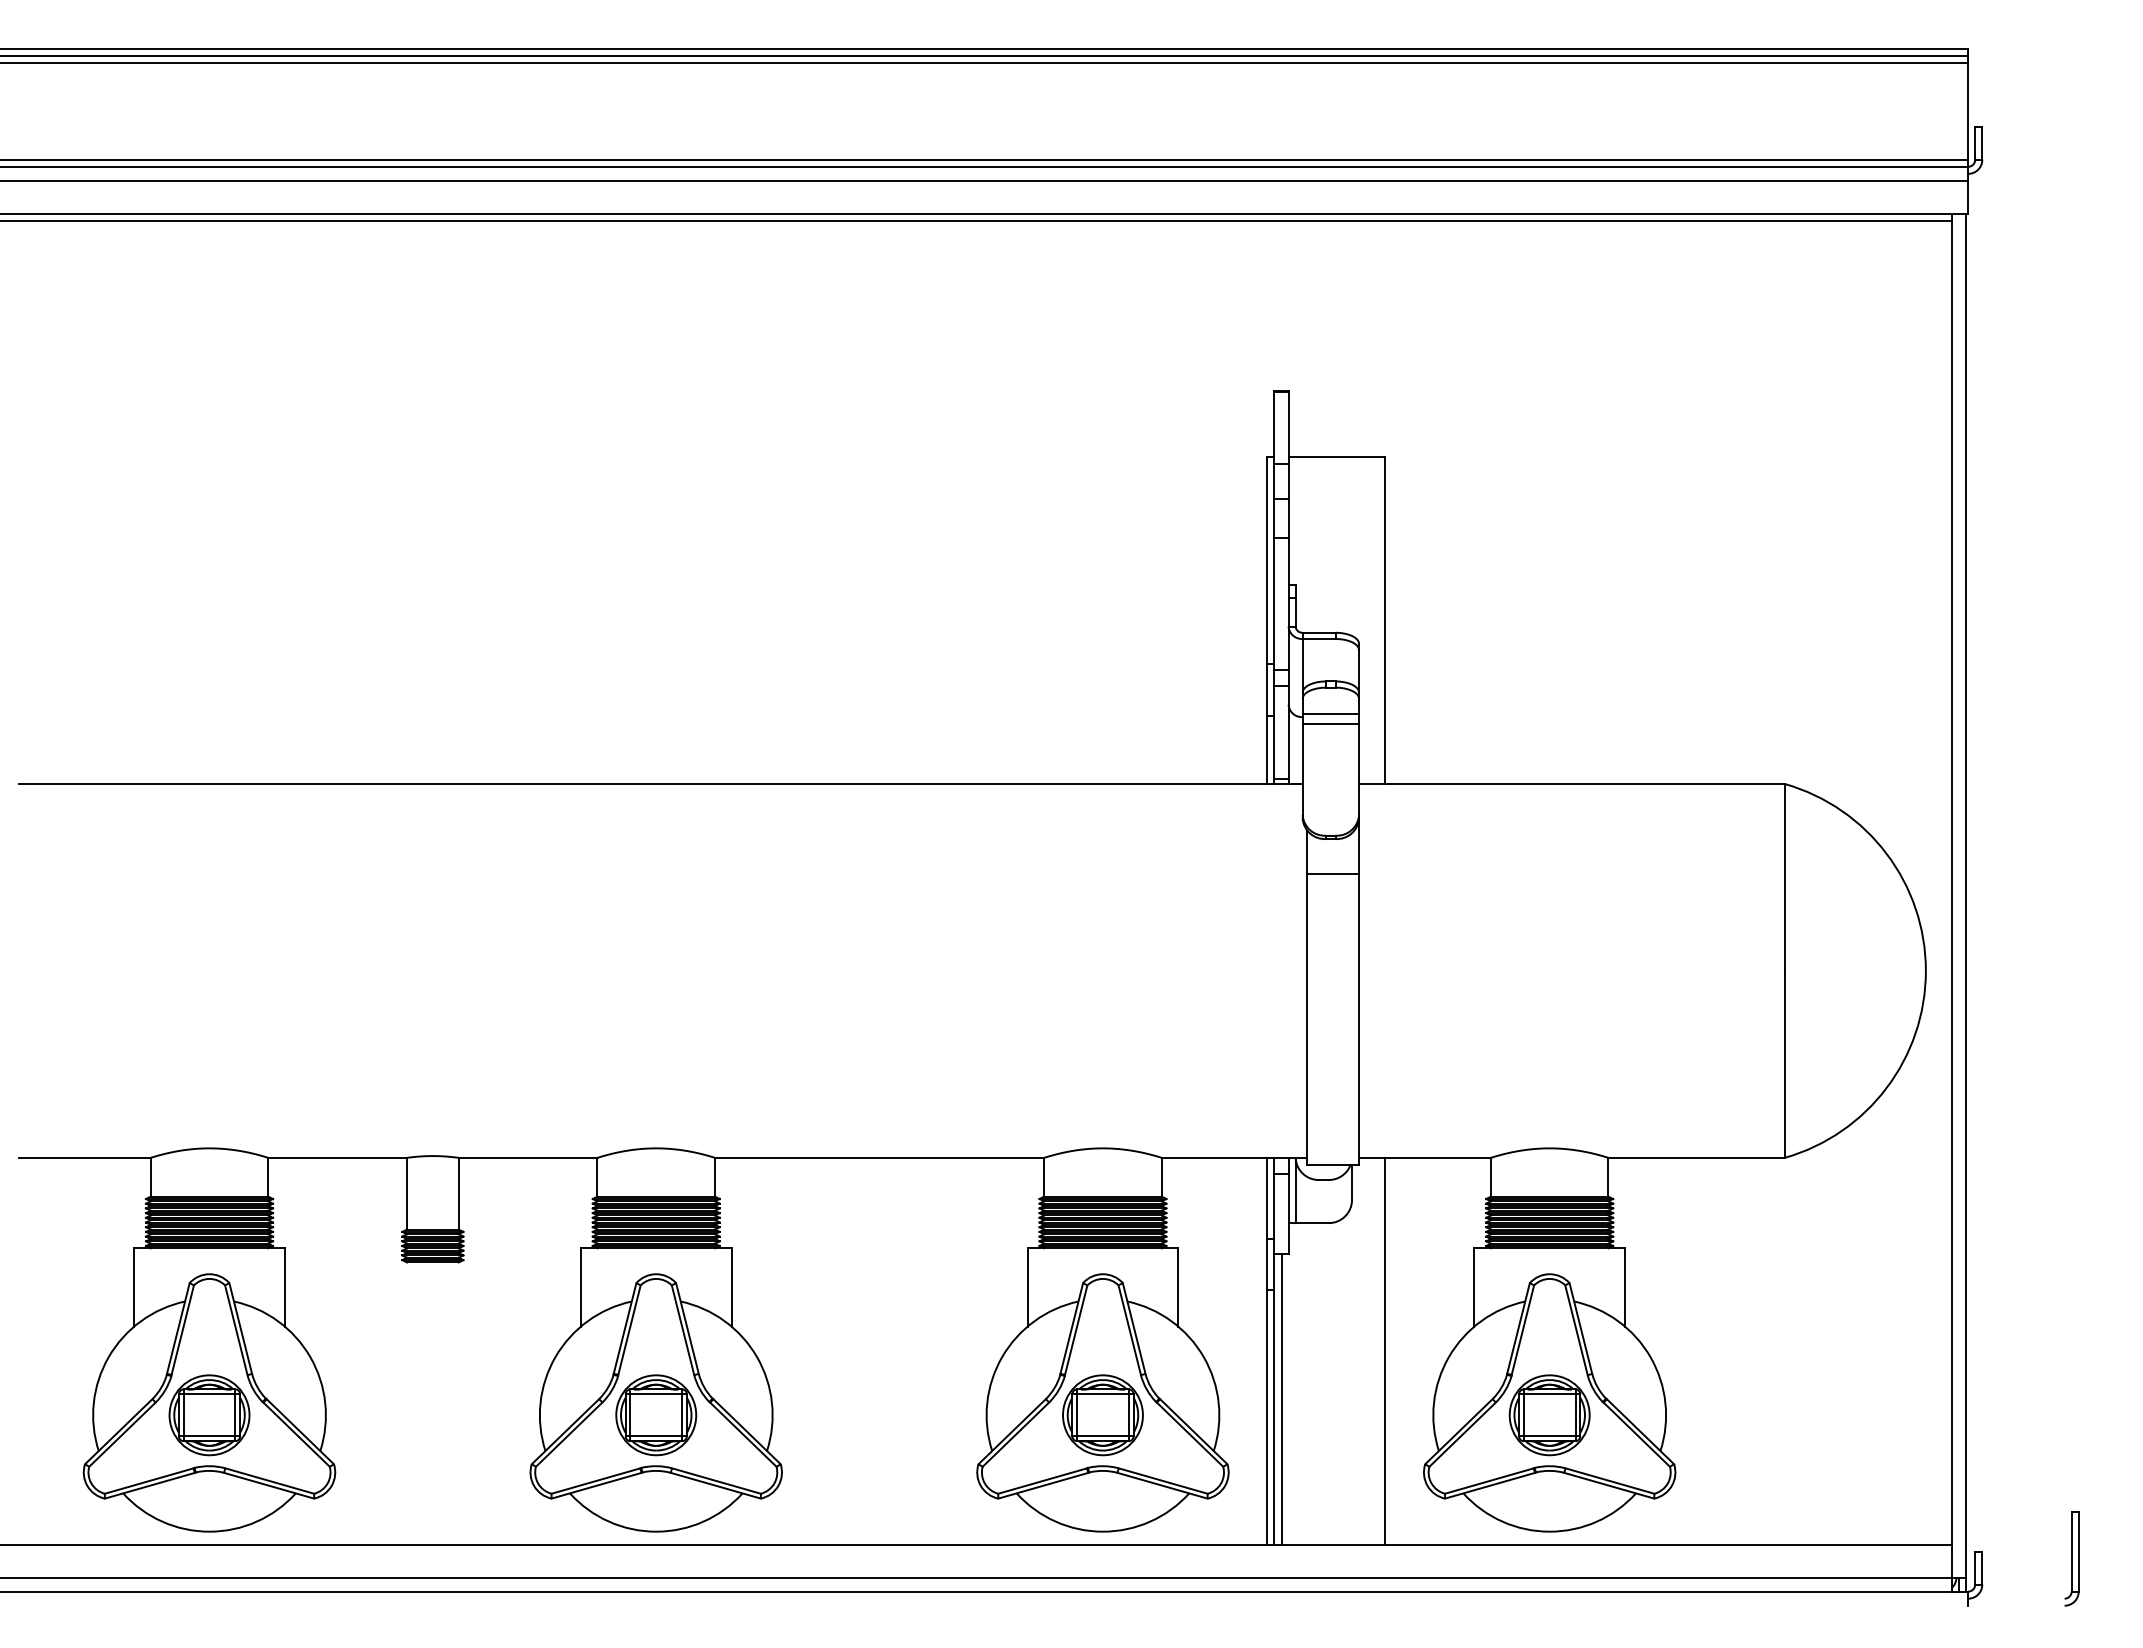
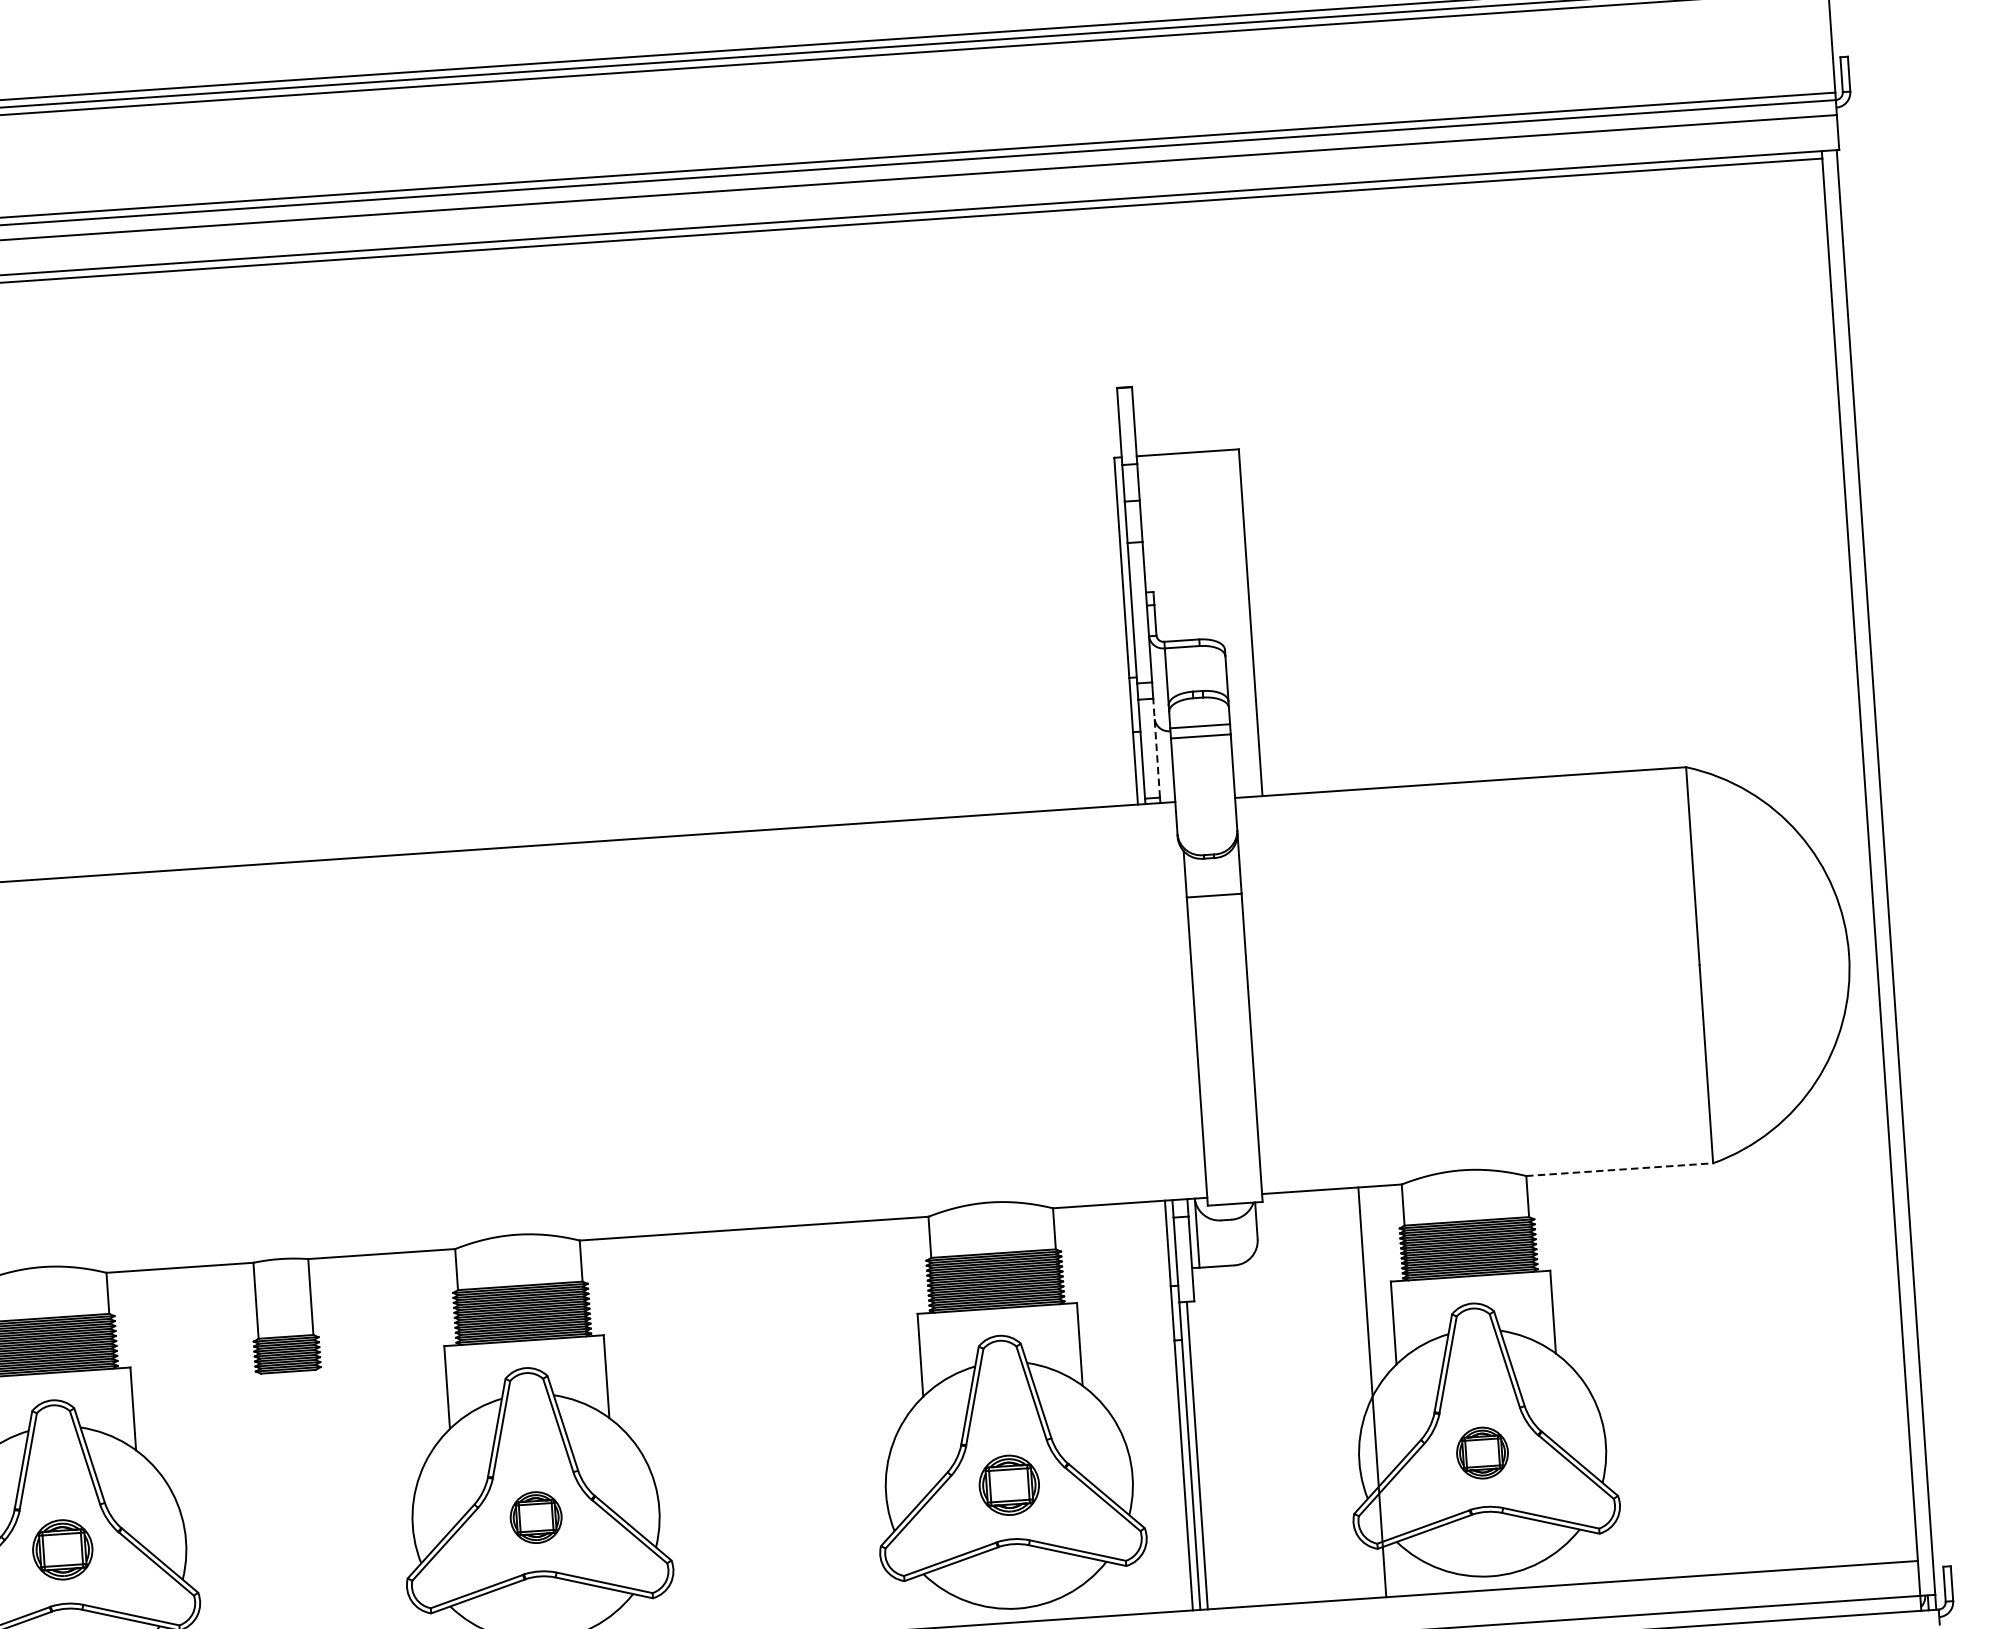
line: (1288, 732) -> (1156, 748), solid -> dashed
line: (1697, 1157) -> (1620, 1169), solid -> dashed
line: (1384, 1350) -> (1371, 1391), moved
part: (209, 1415) -> (62, 1550), size x0.7
part: (656, 1415) -> (536, 1517), size x0.6
part: (1102, 1415) -> (1008, 1485), size x0.7
part: (1549, 1415) -> (1482, 1453), size x0.6

